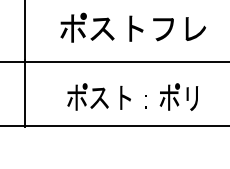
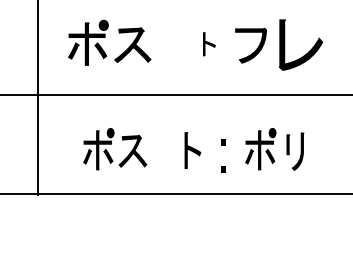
part: (87, 27) -> (109, 42), moved
part: (136, 28) -> (209, 44), size x0.6
part: (195, 28) -> (300, 44), size x1.4
part: (87, 96) -> (114, 148), moved
part: (145, 101) -> (223, 156), size x1.6

